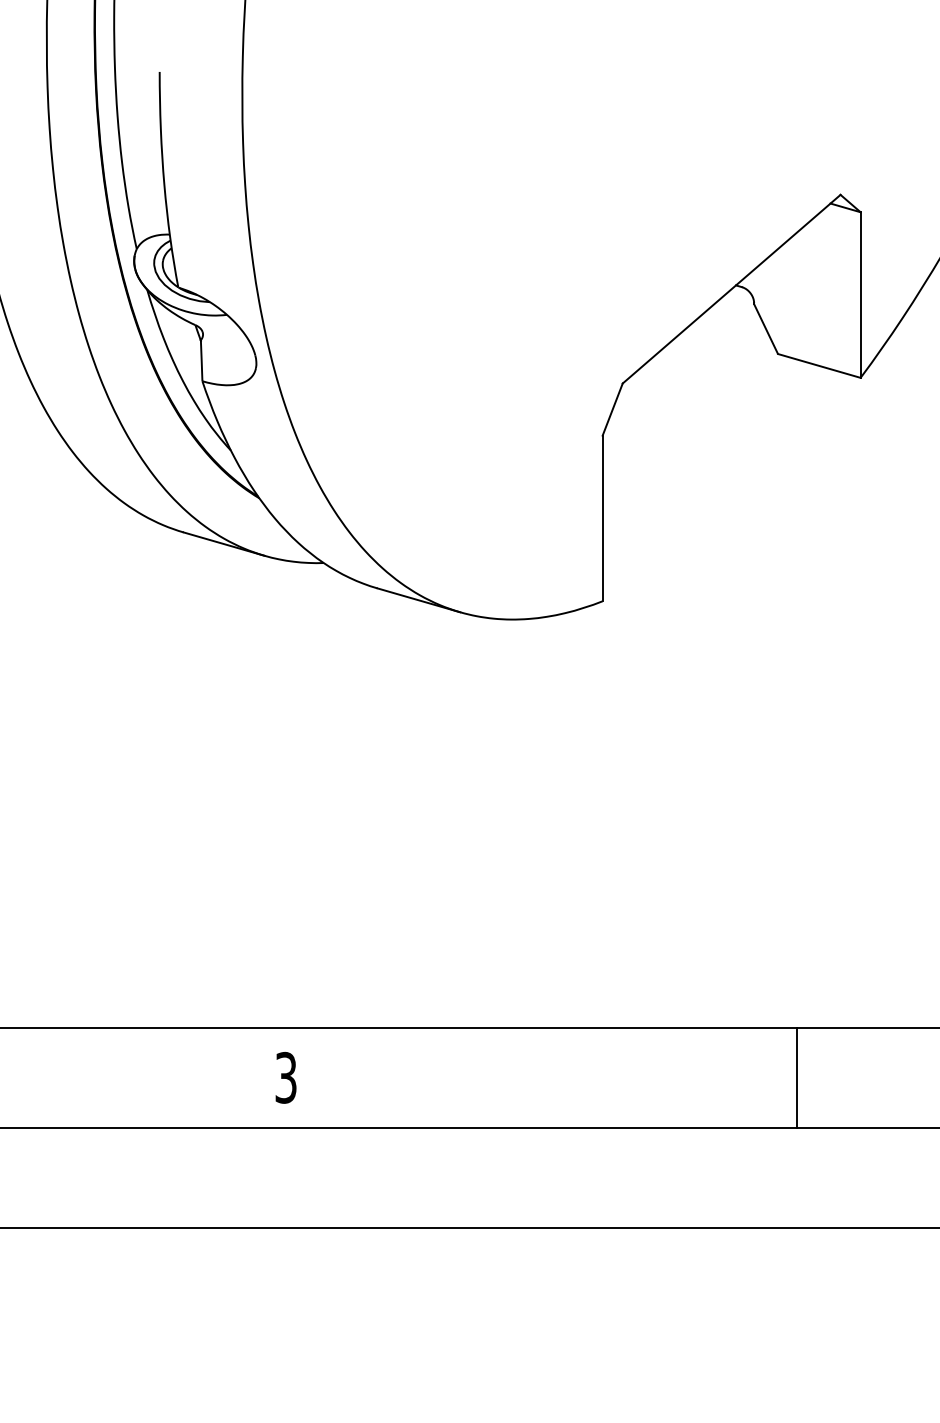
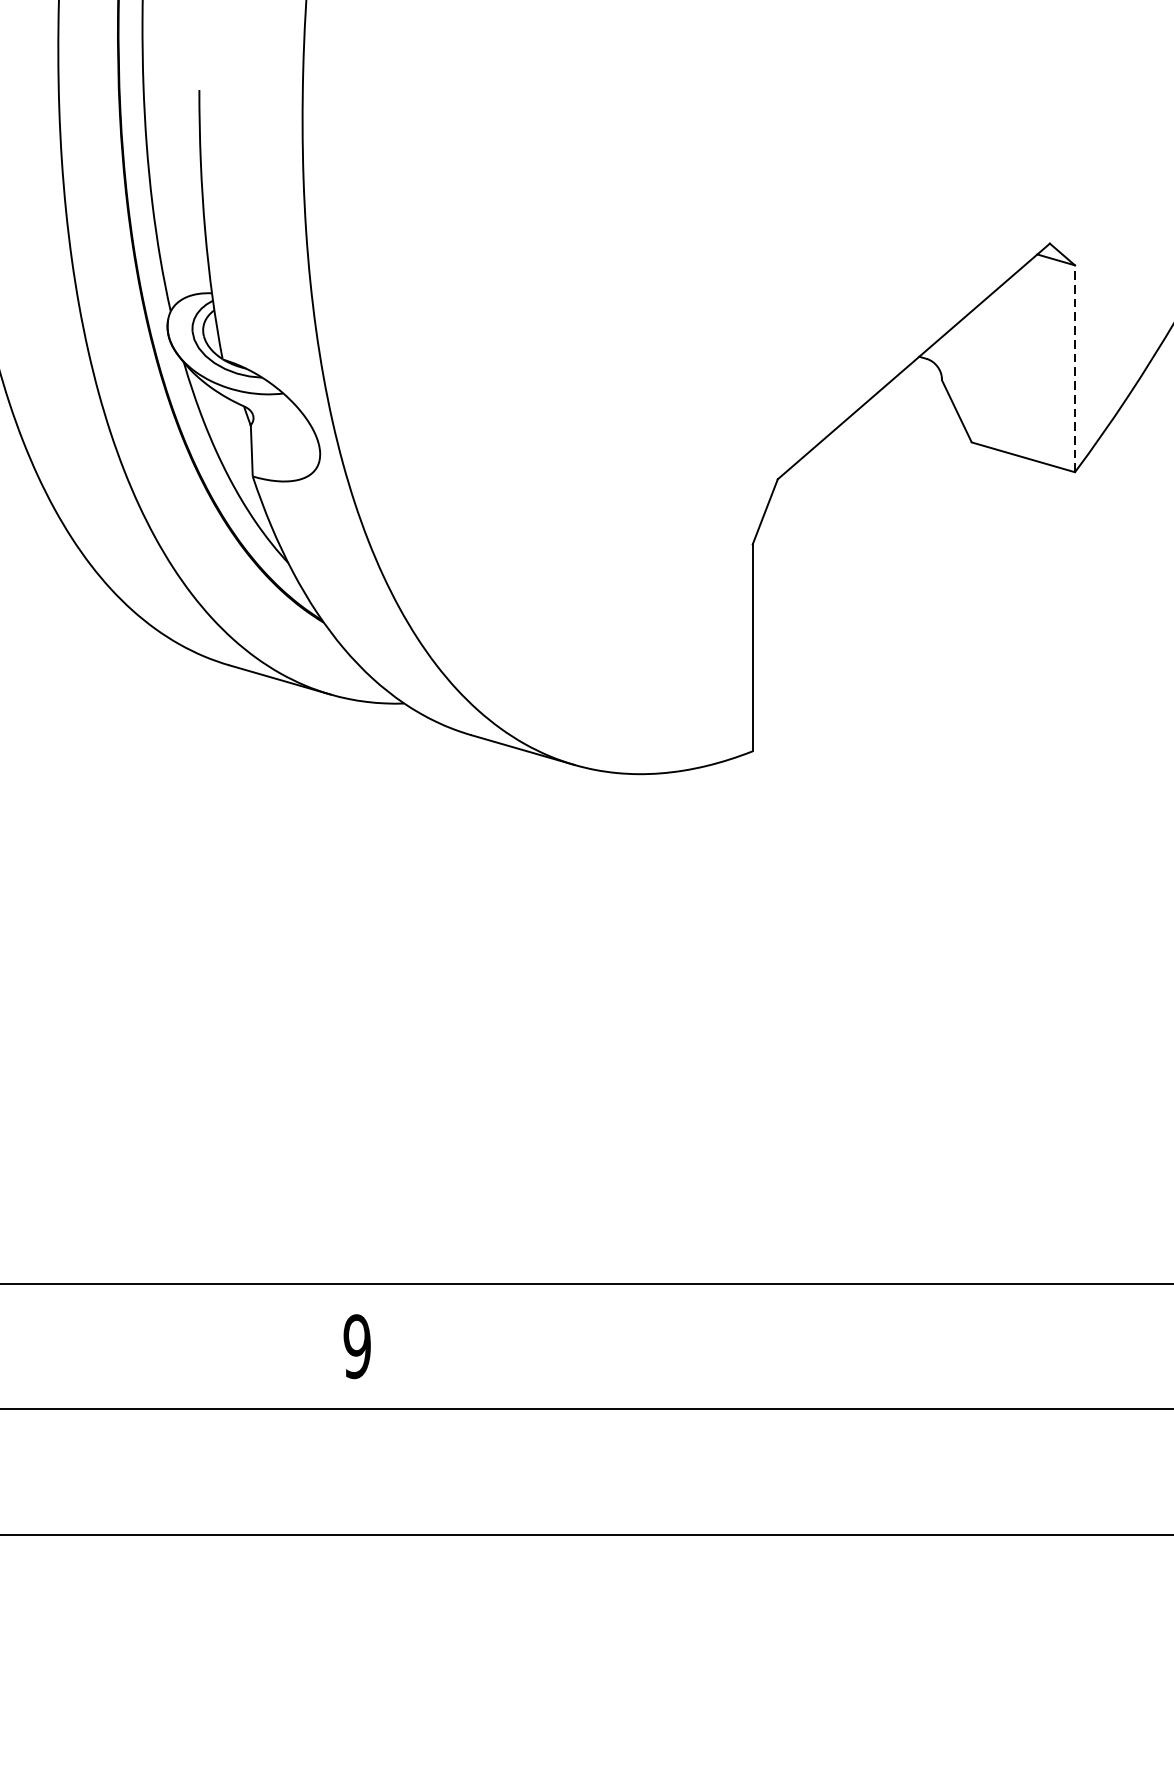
line: (860, 295) -> (1074, 369), solid -> dashed
text: (285, 1077) -> (356, 1346), 3 -> 9
line: (797, 1077) -> (996, 1346), removed

